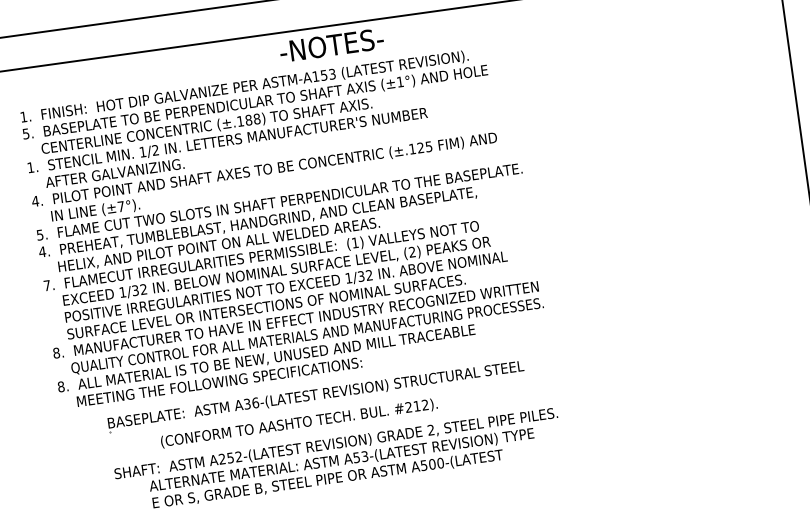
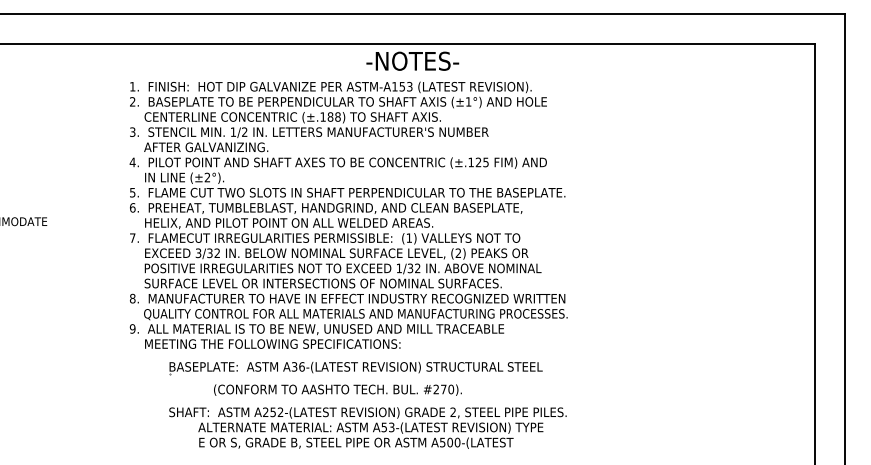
text: (25, 133) -> (132, 101), 5. -> 2.
text: (30, 166) -> (132, 131), 1. -> 3.
text: (121, 206) -> (207, 177), (±7°). -> (±2°).
text: (42, 251) -> (132, 207), 4. -> 6.
text: (122, 292) -> (198, 253), 1/32 -> 3/32
text: (60, 386) -> (132, 328), 8. -> 9.
text: (421, 405) -> (447, 389), #212). -> #270).

